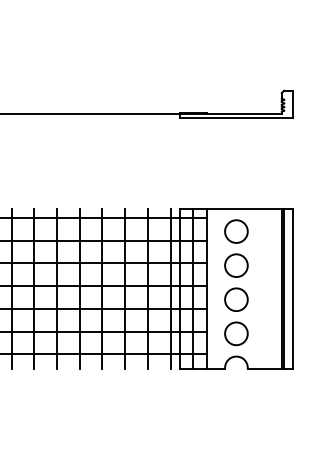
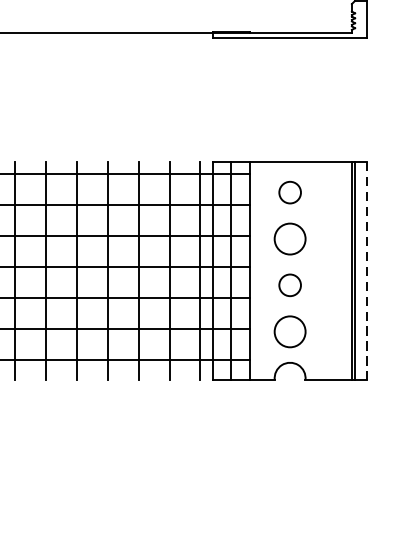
circle: (236, 231) -> (290, 192), size x0.7
line: (293, 289) -> (367, 271), solid -> dashed
circle: (236, 299) -> (290, 285), size x0.7

